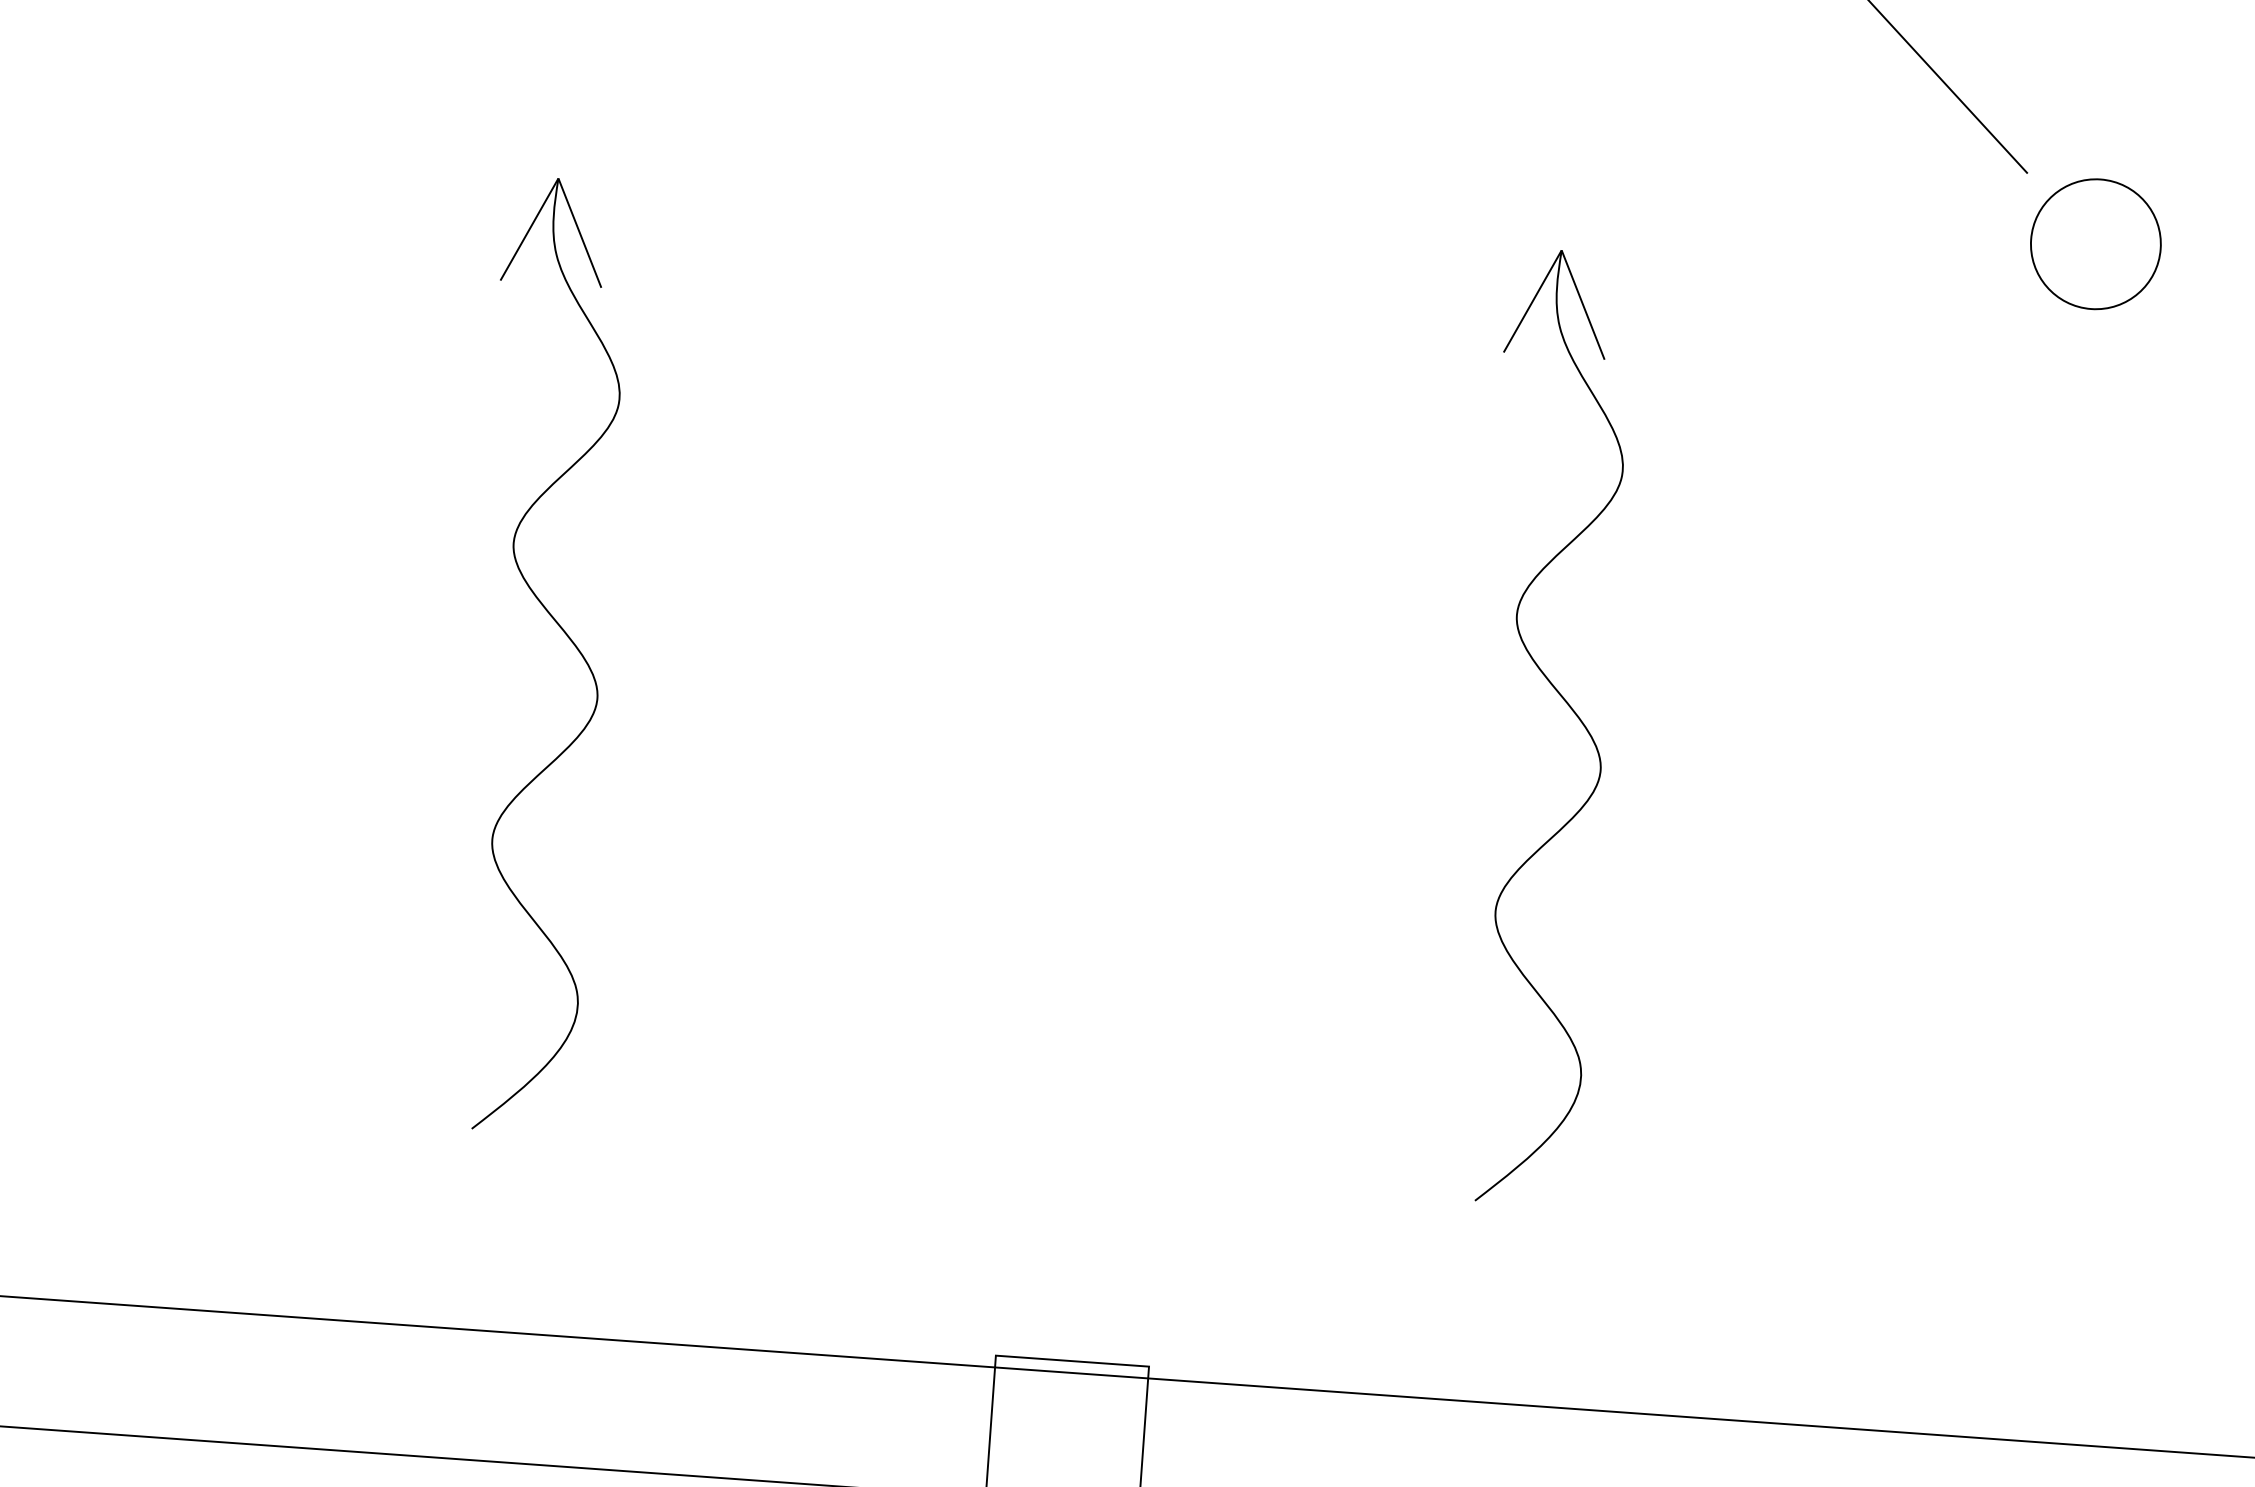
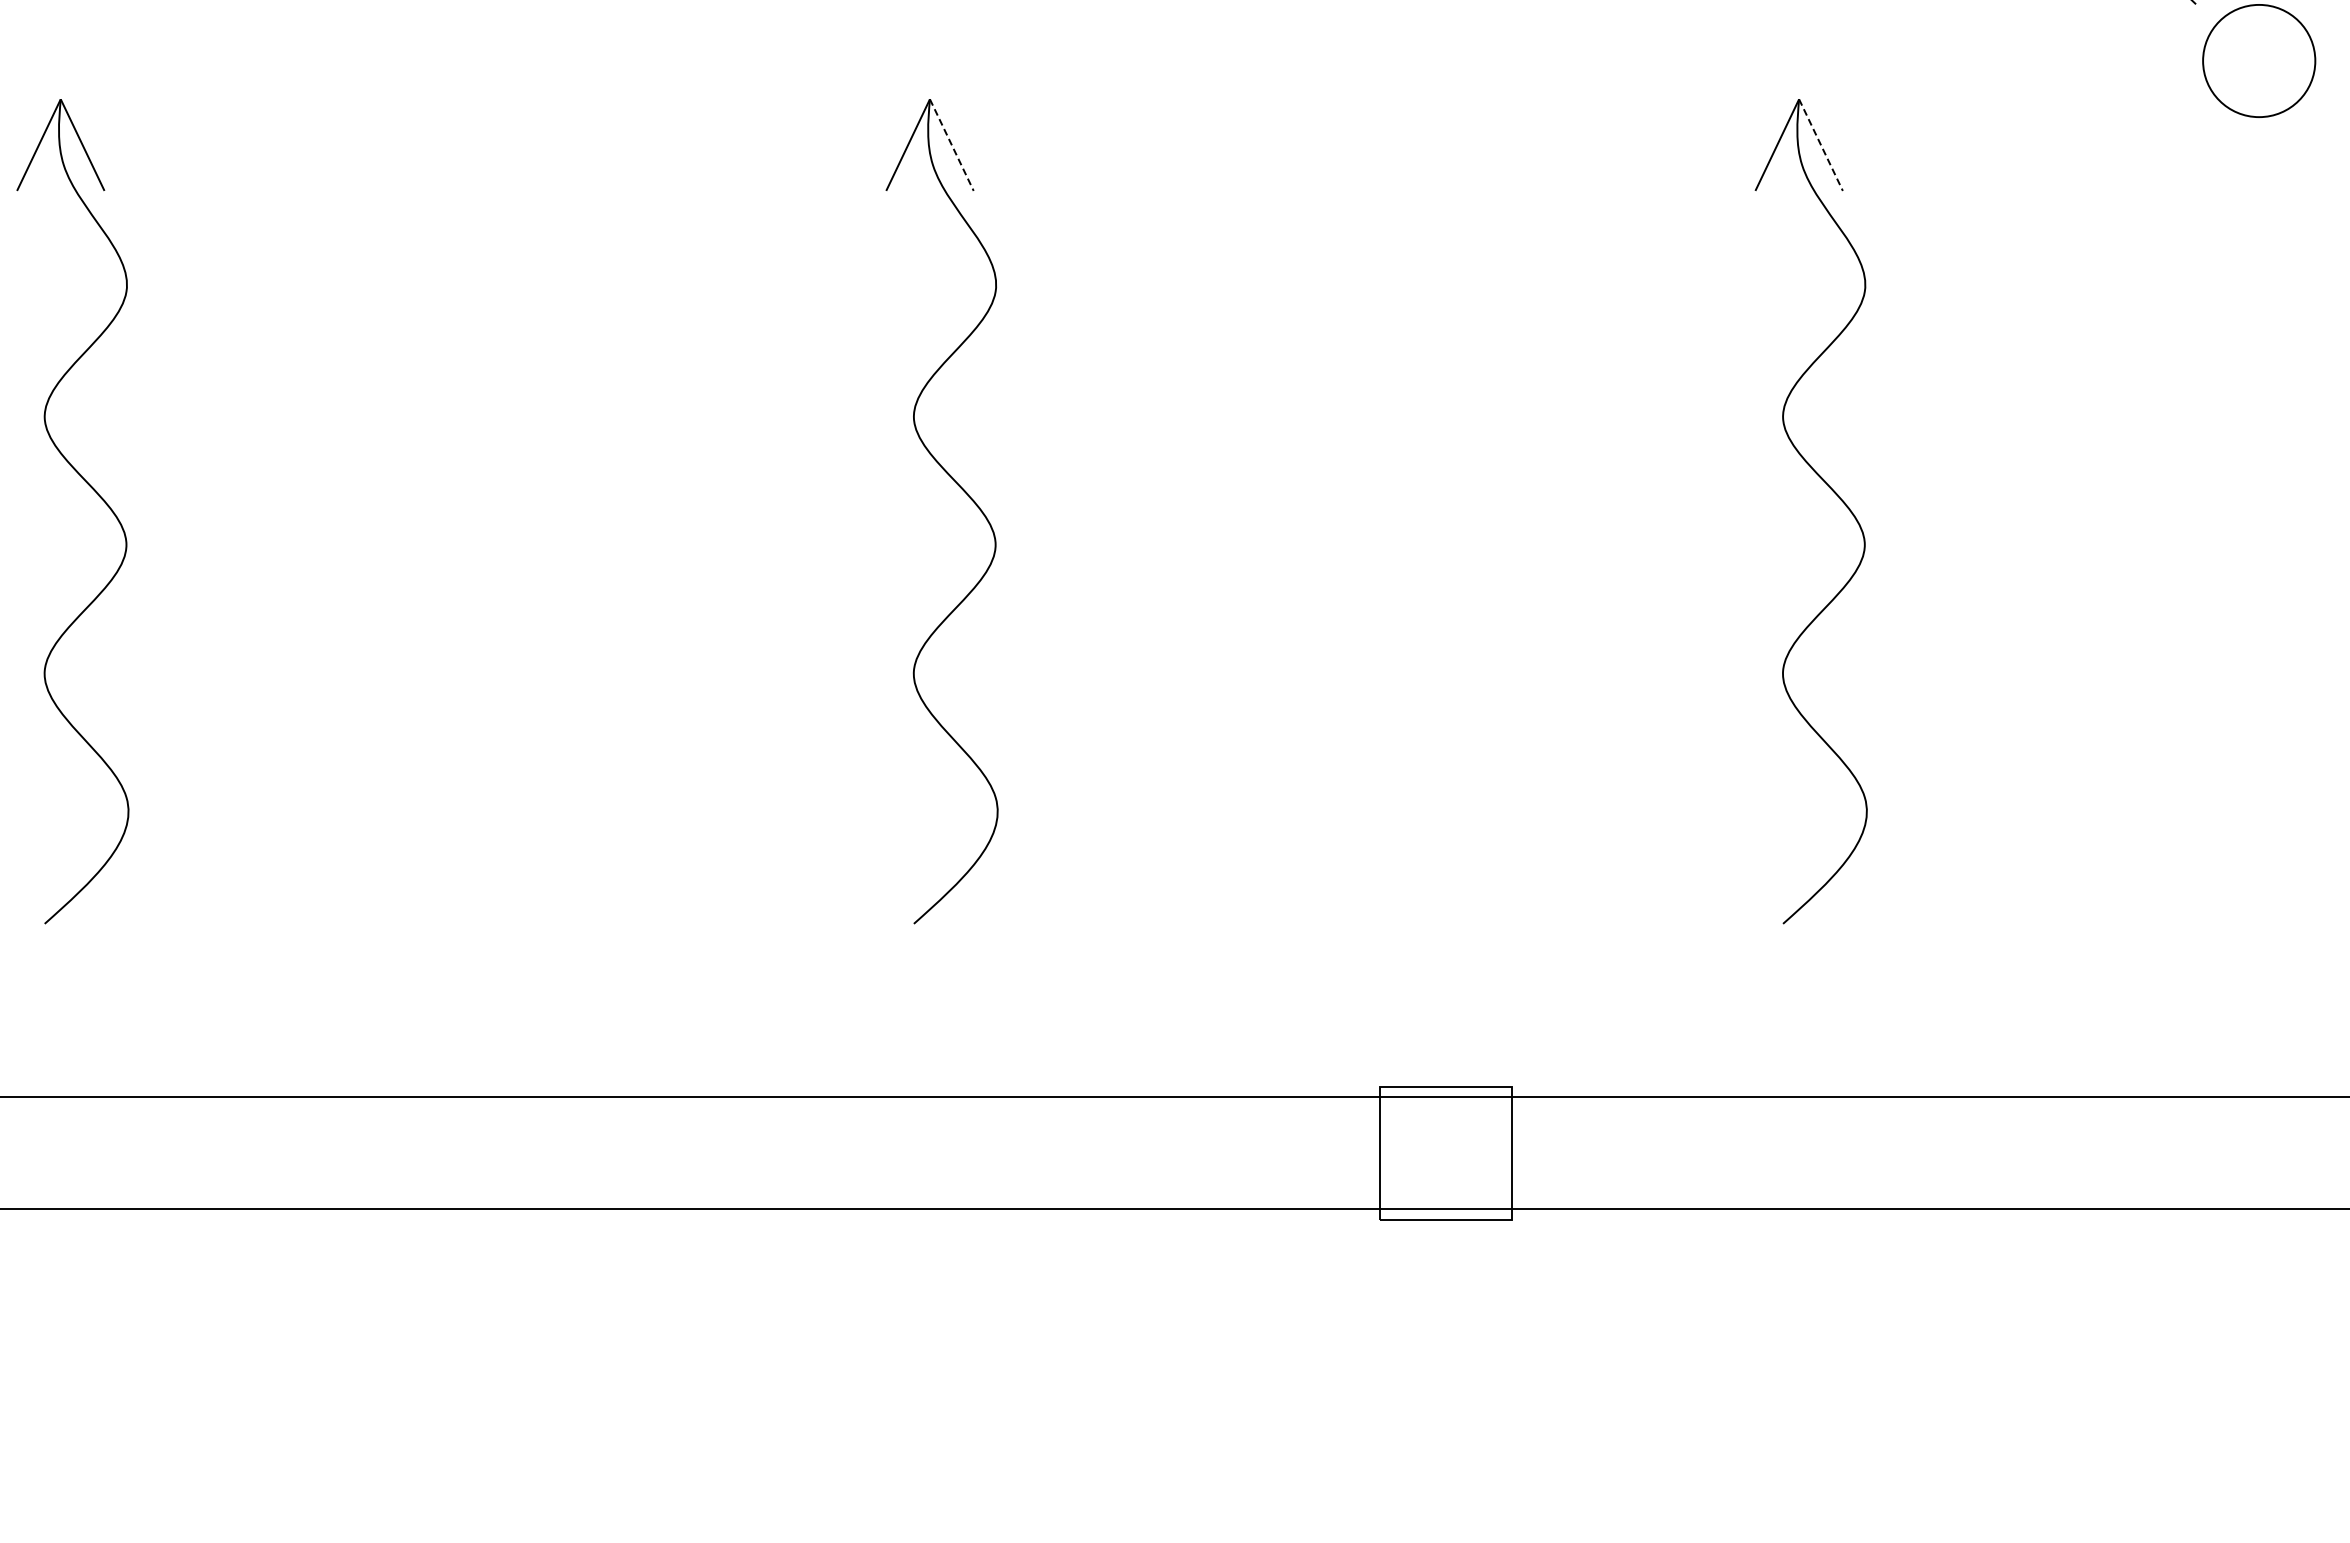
line: (579, 233) -> (951, 145), solid -> dashed
line: (1583, 305) -> (1821, 145), solid -> dashed

